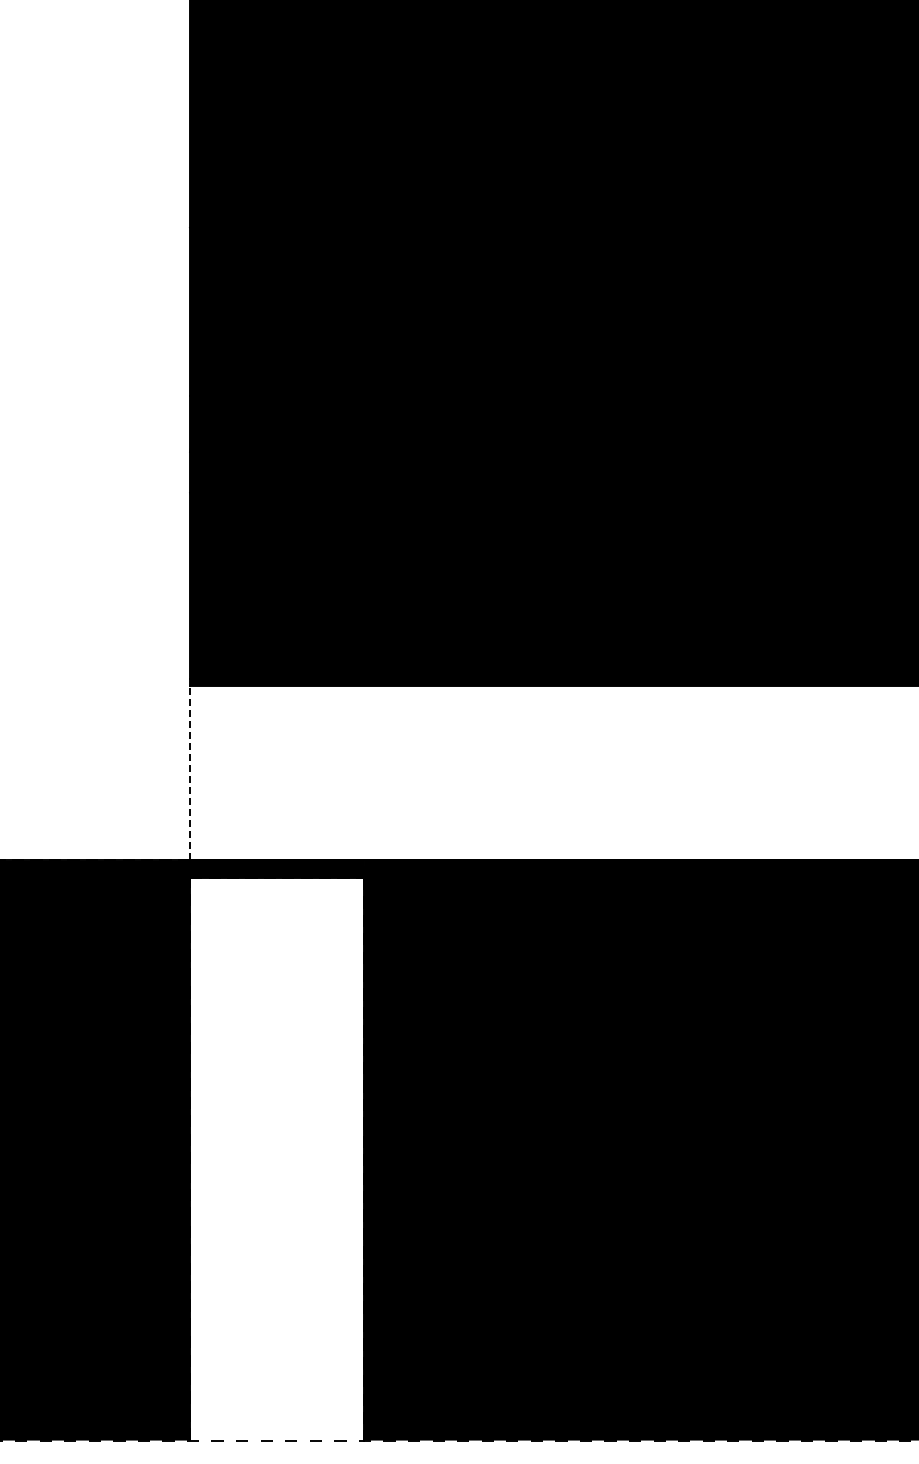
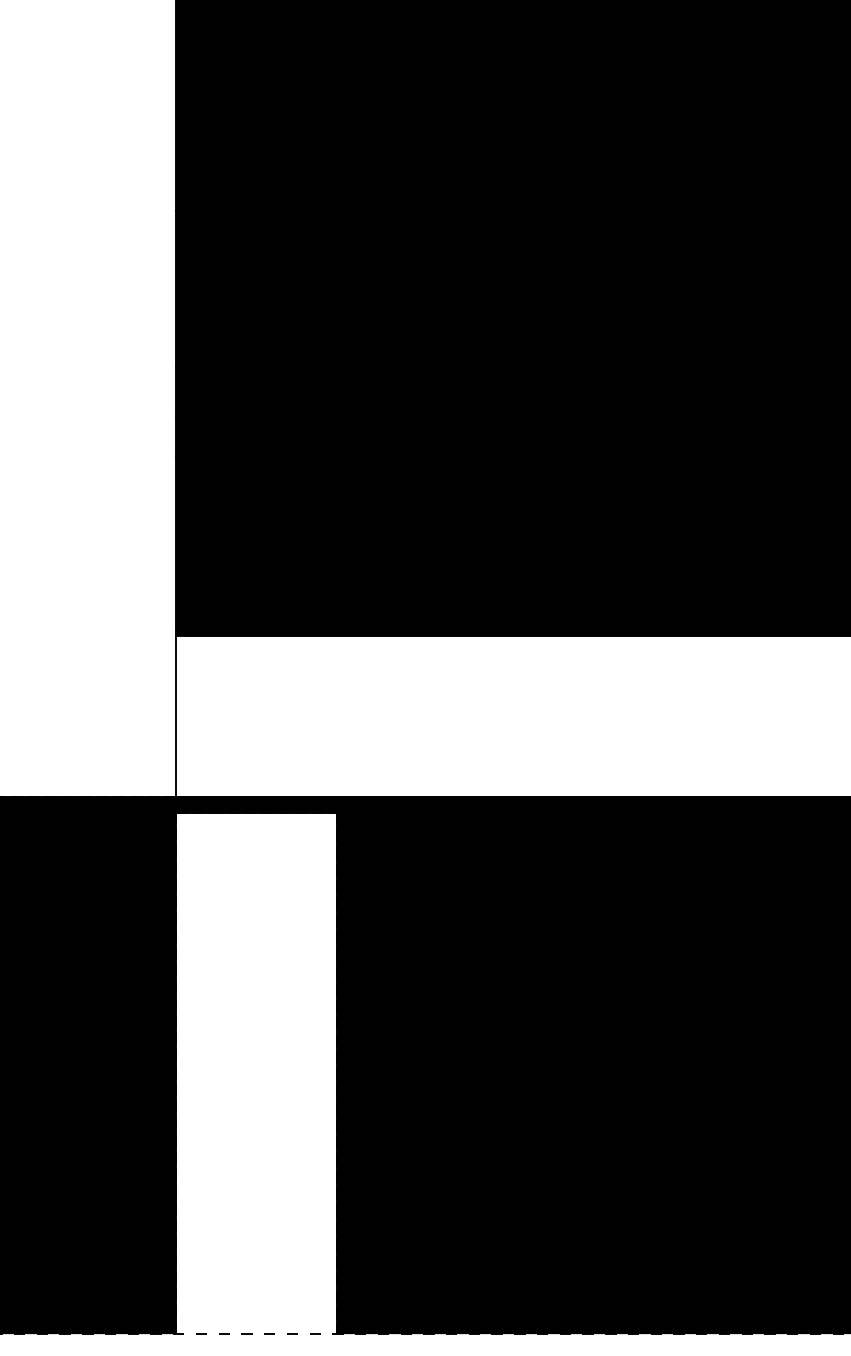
line: (190, 772) -> (176, 715), dashed -> solid

